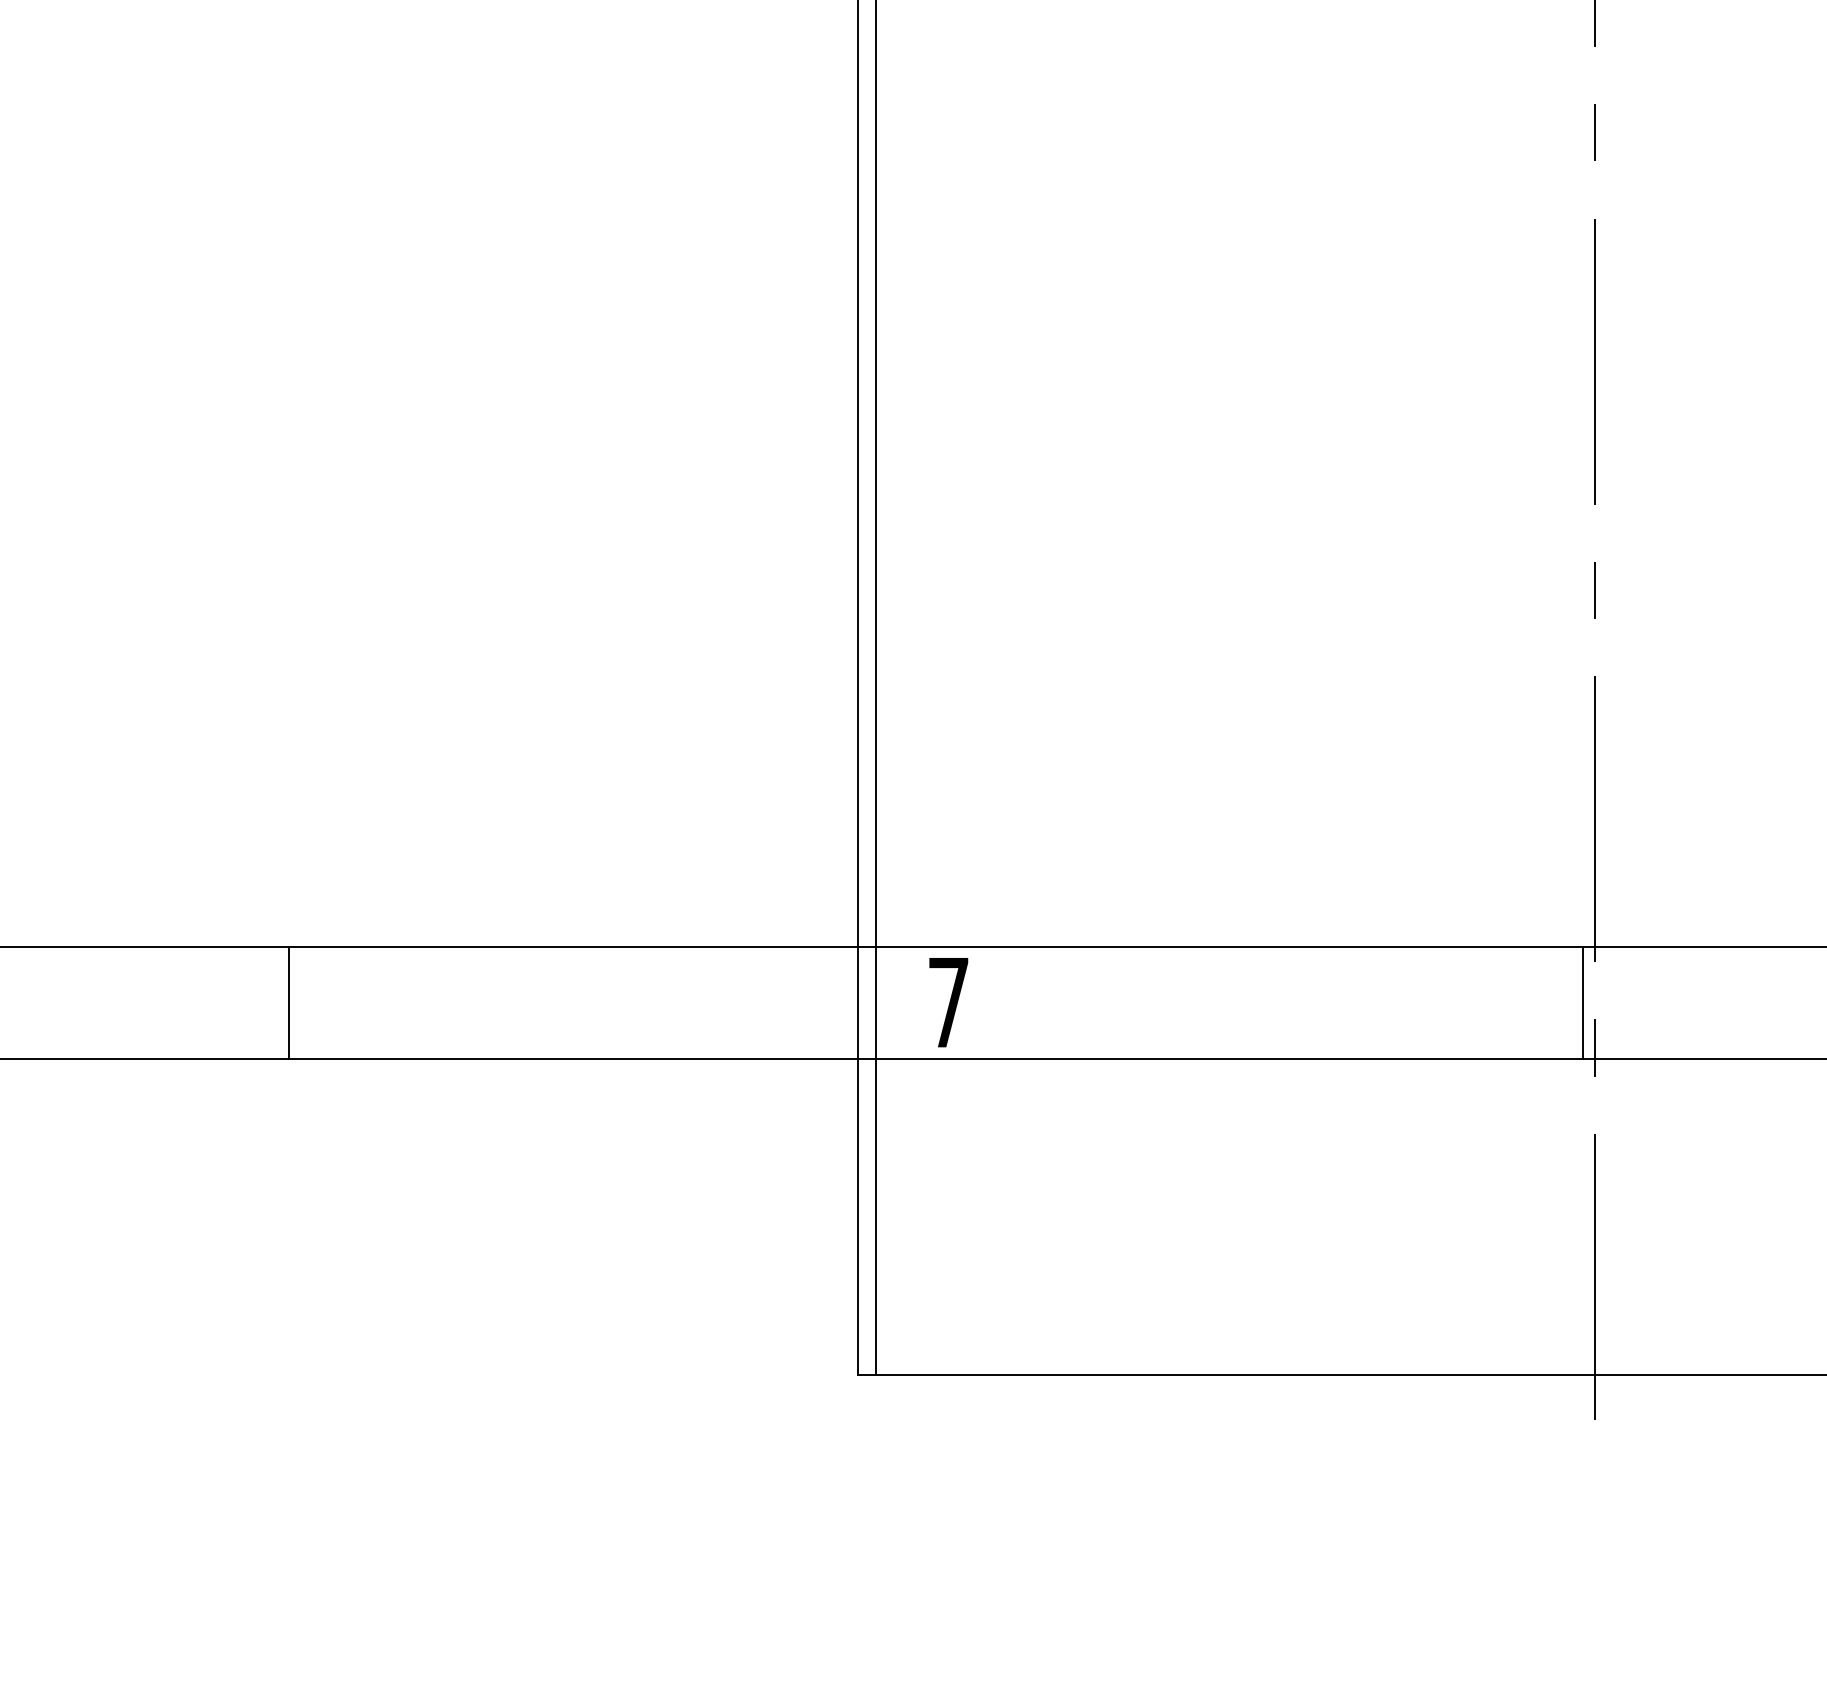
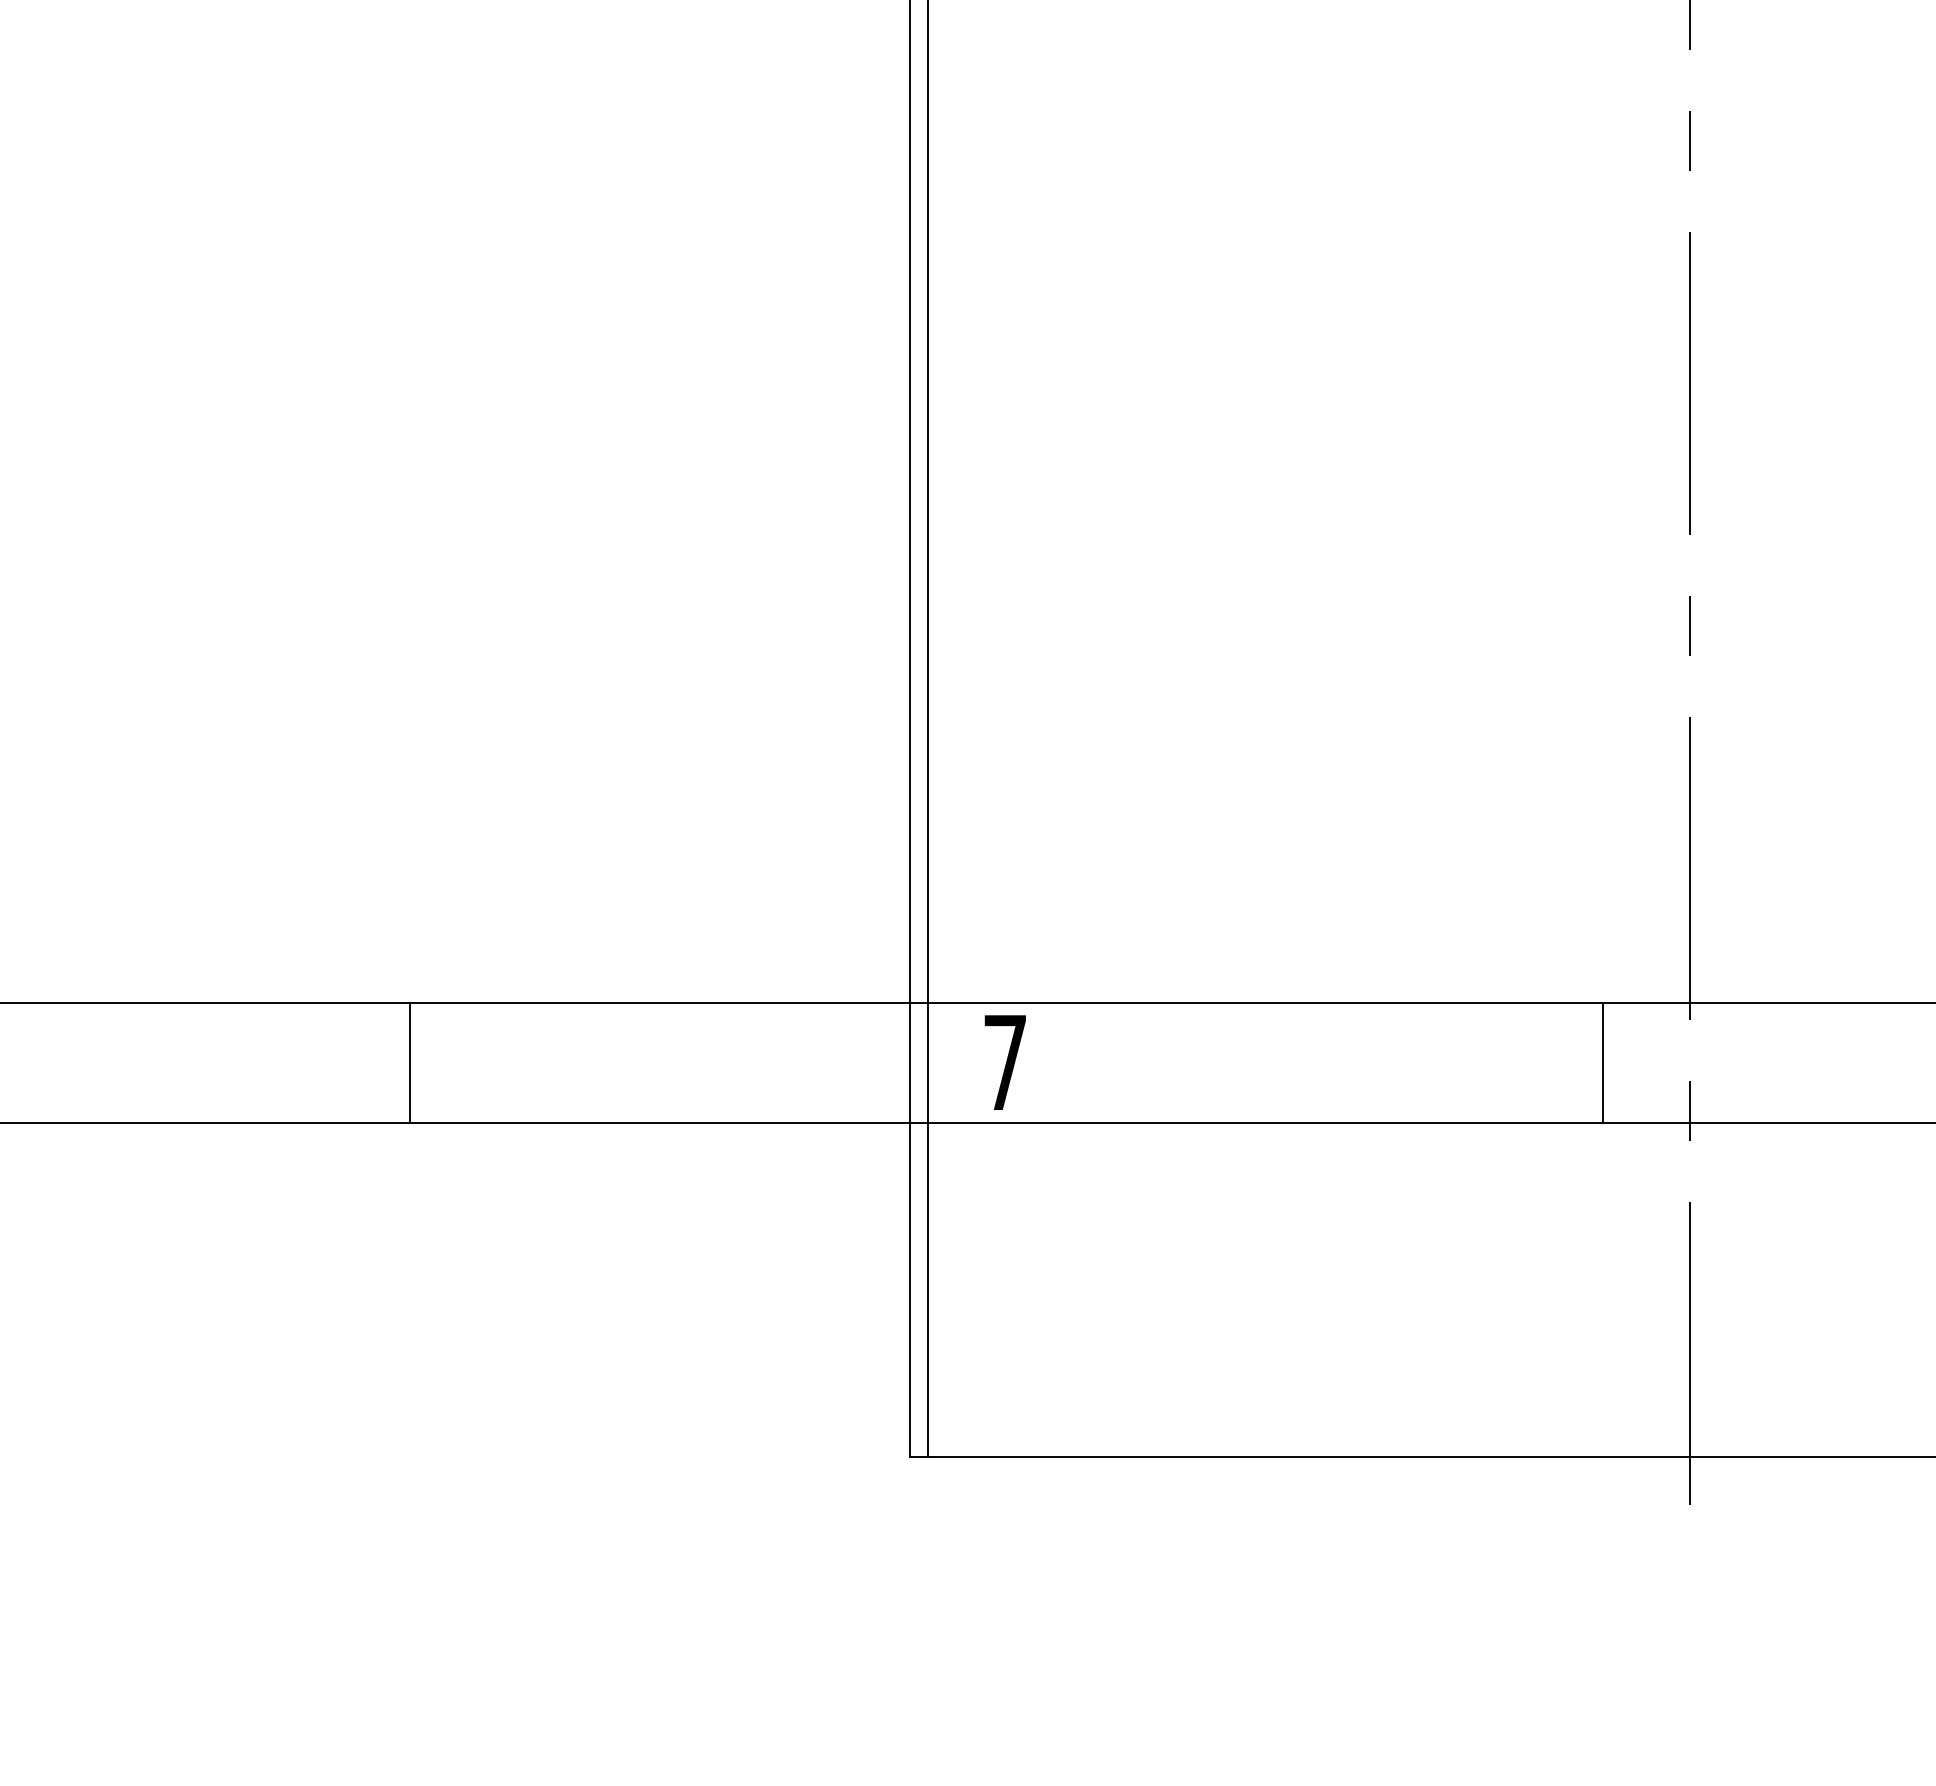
line: (288, 1002) -> (409, 1062), moved
line: (1583, 1002) -> (1603, 1062), moved

